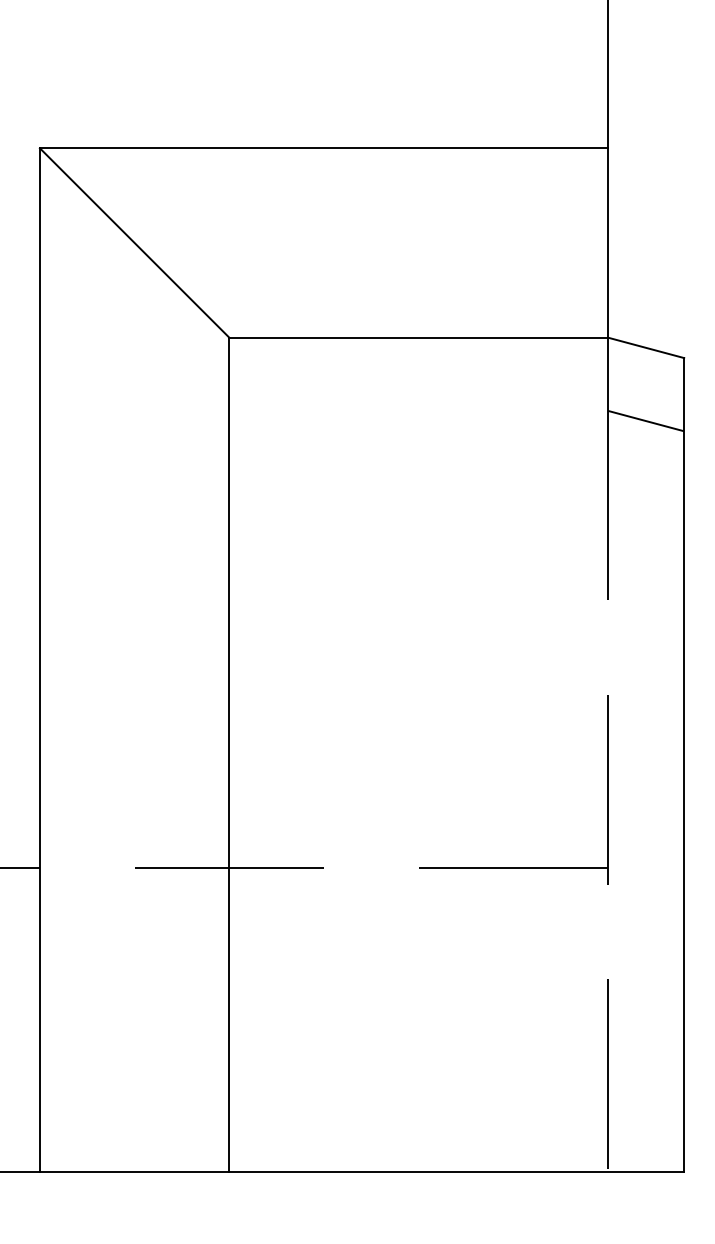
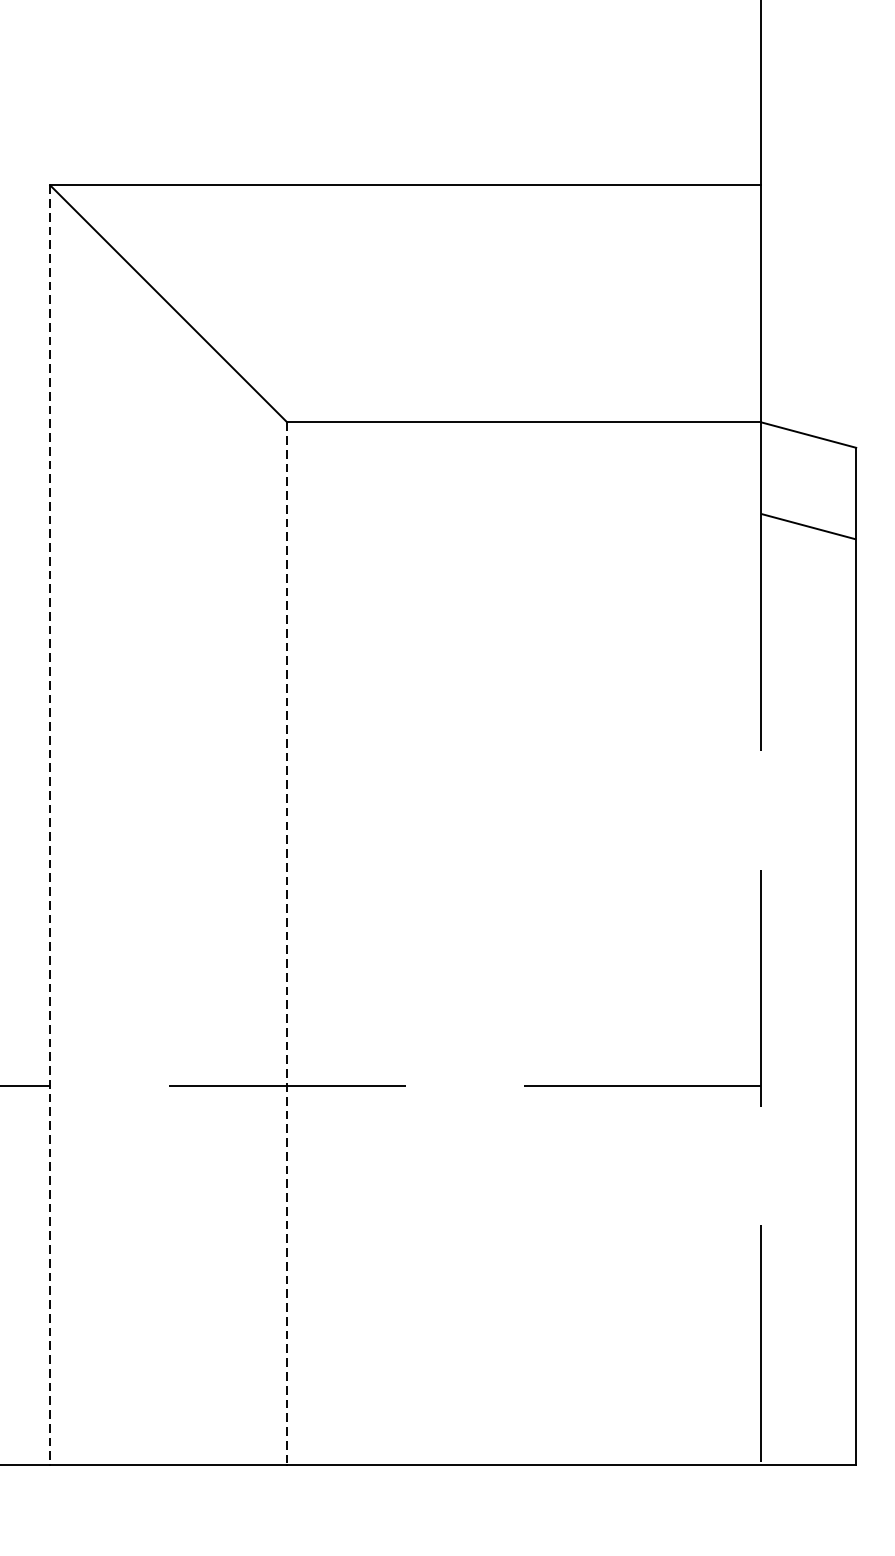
line: (39, 659) -> (49, 824), solid -> dashed
line: (229, 754) -> (287, 943), solid -> dashed

